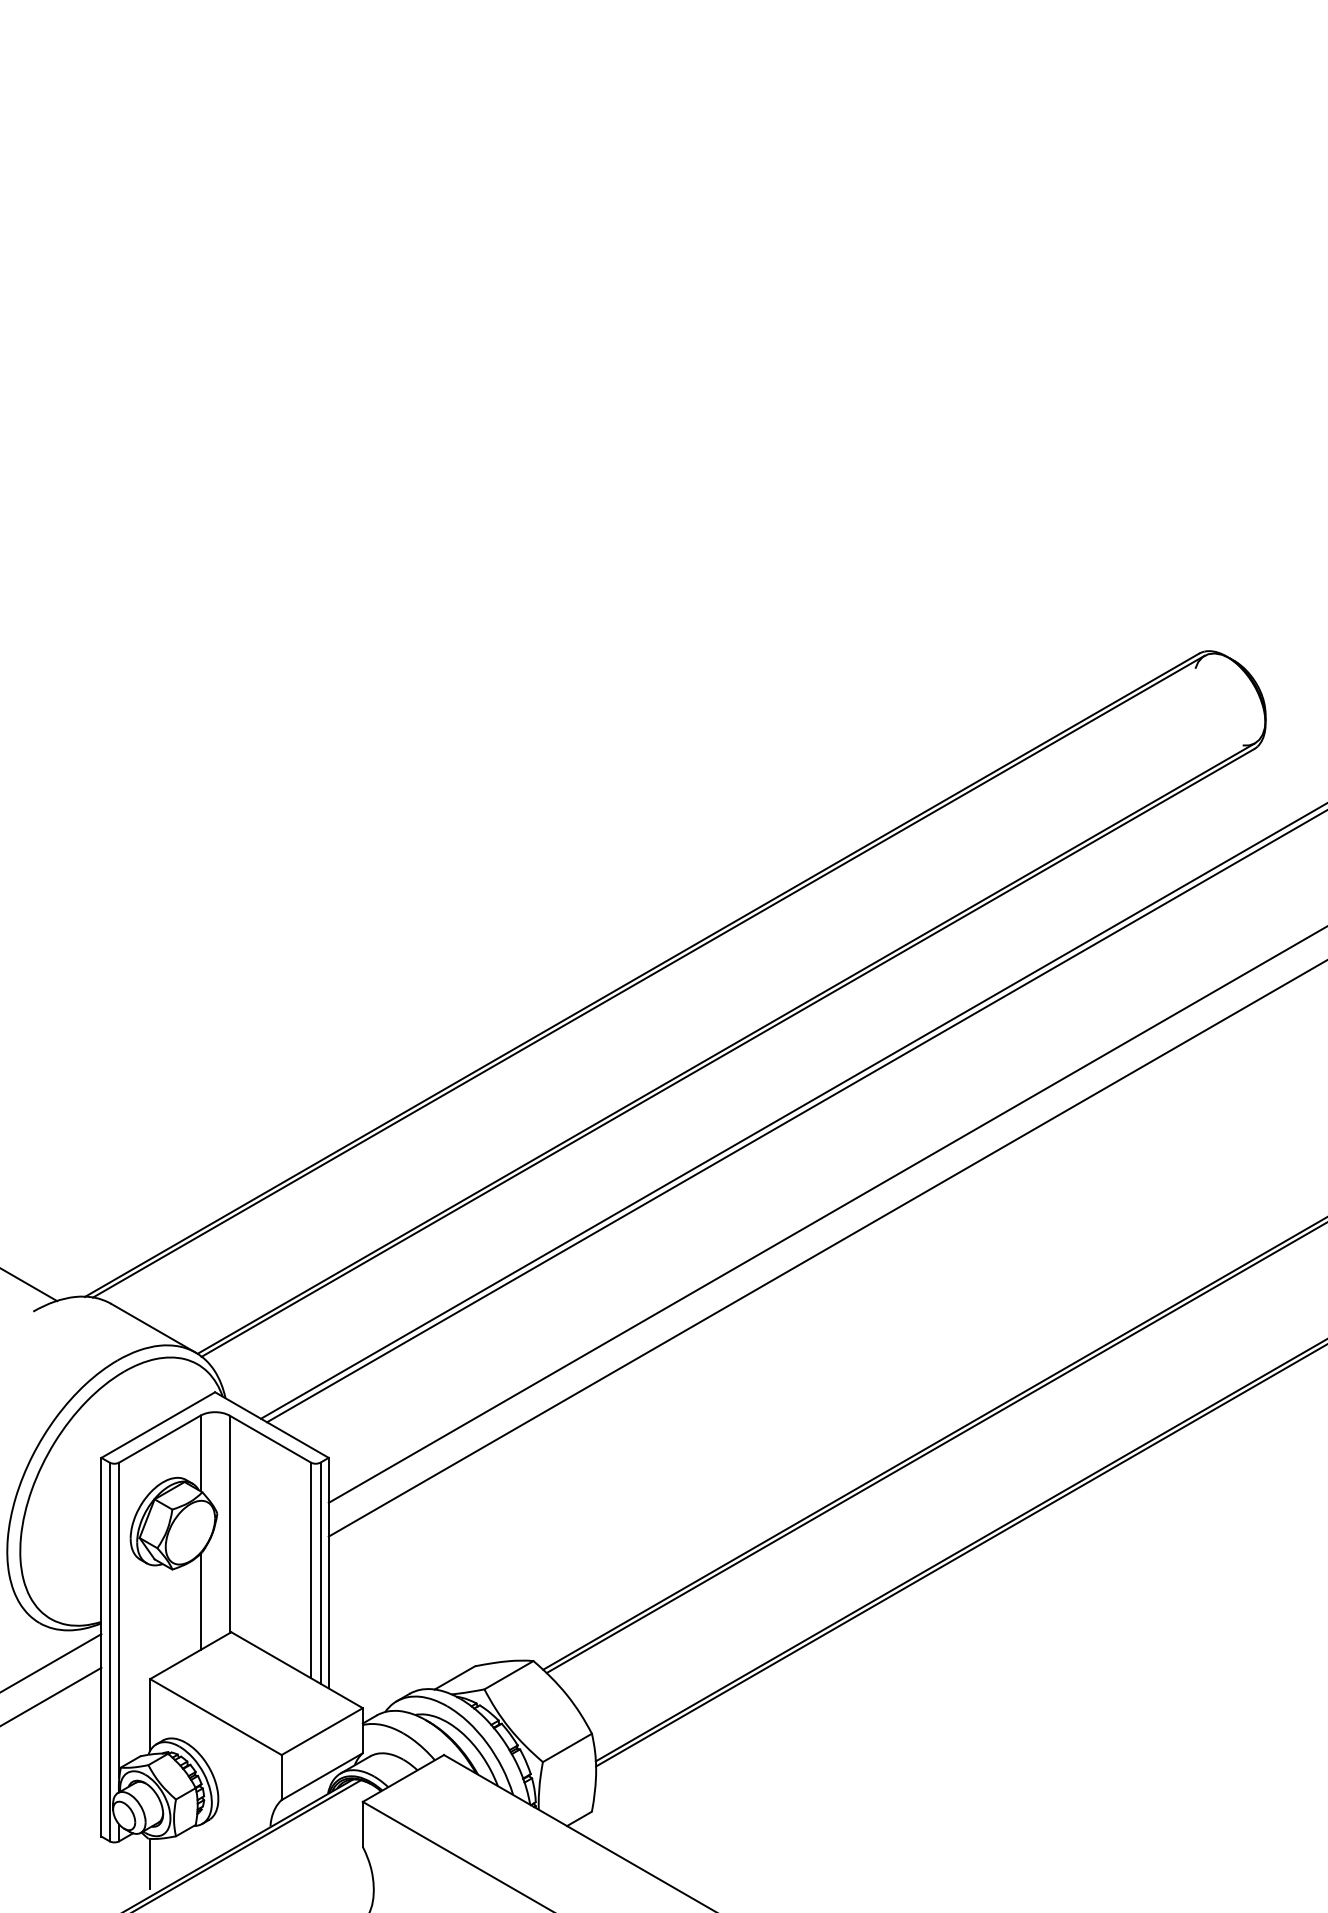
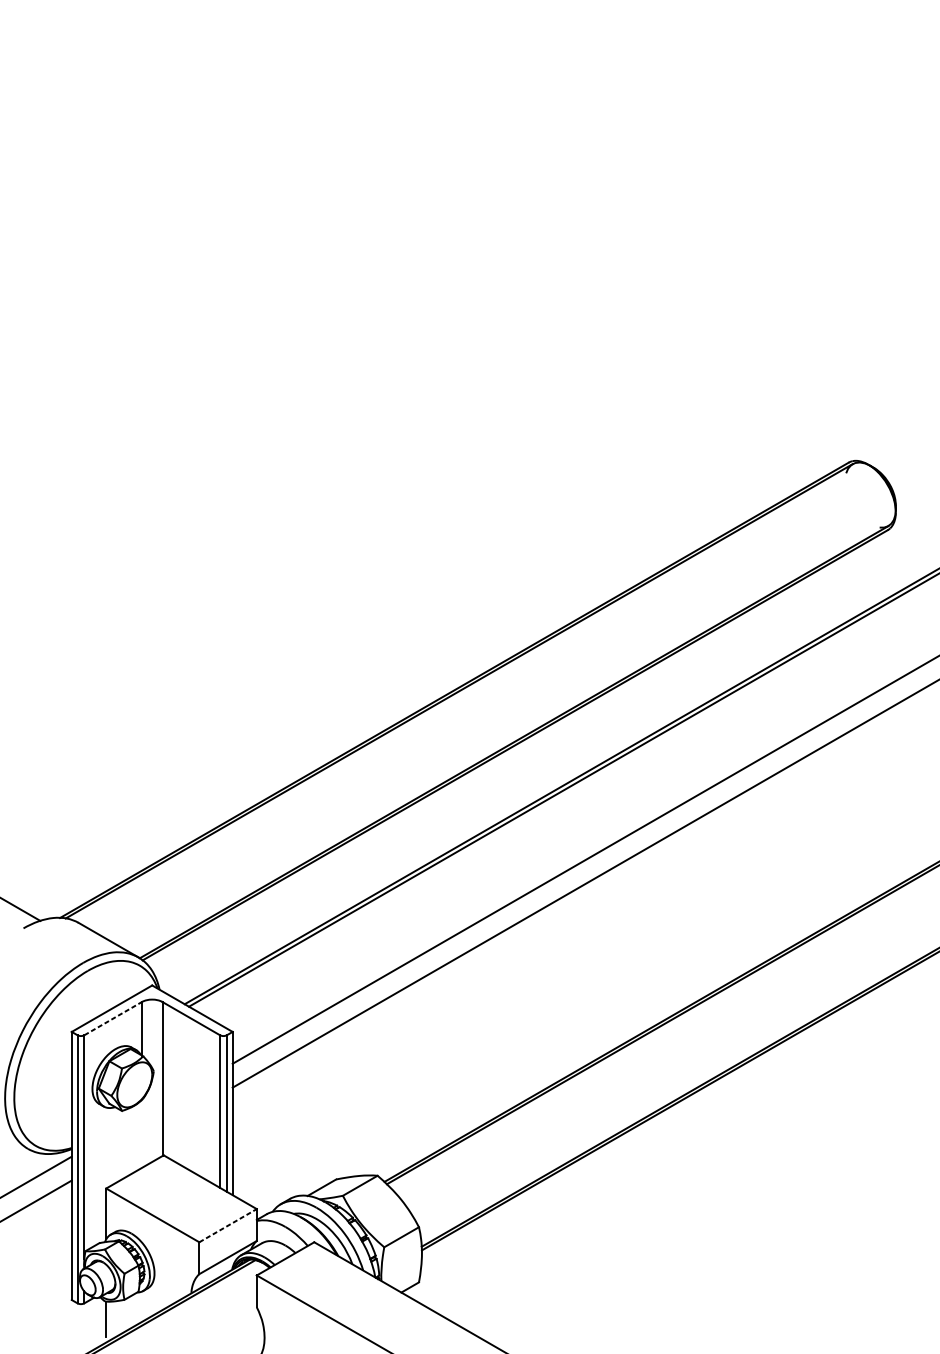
line: (159, 1439) -> (112, 1018), solid -> dashed
line: (200, 1602) -> (141, 1134), removed
line: (322, 1731) -> (228, 1225), solid -> dashed

